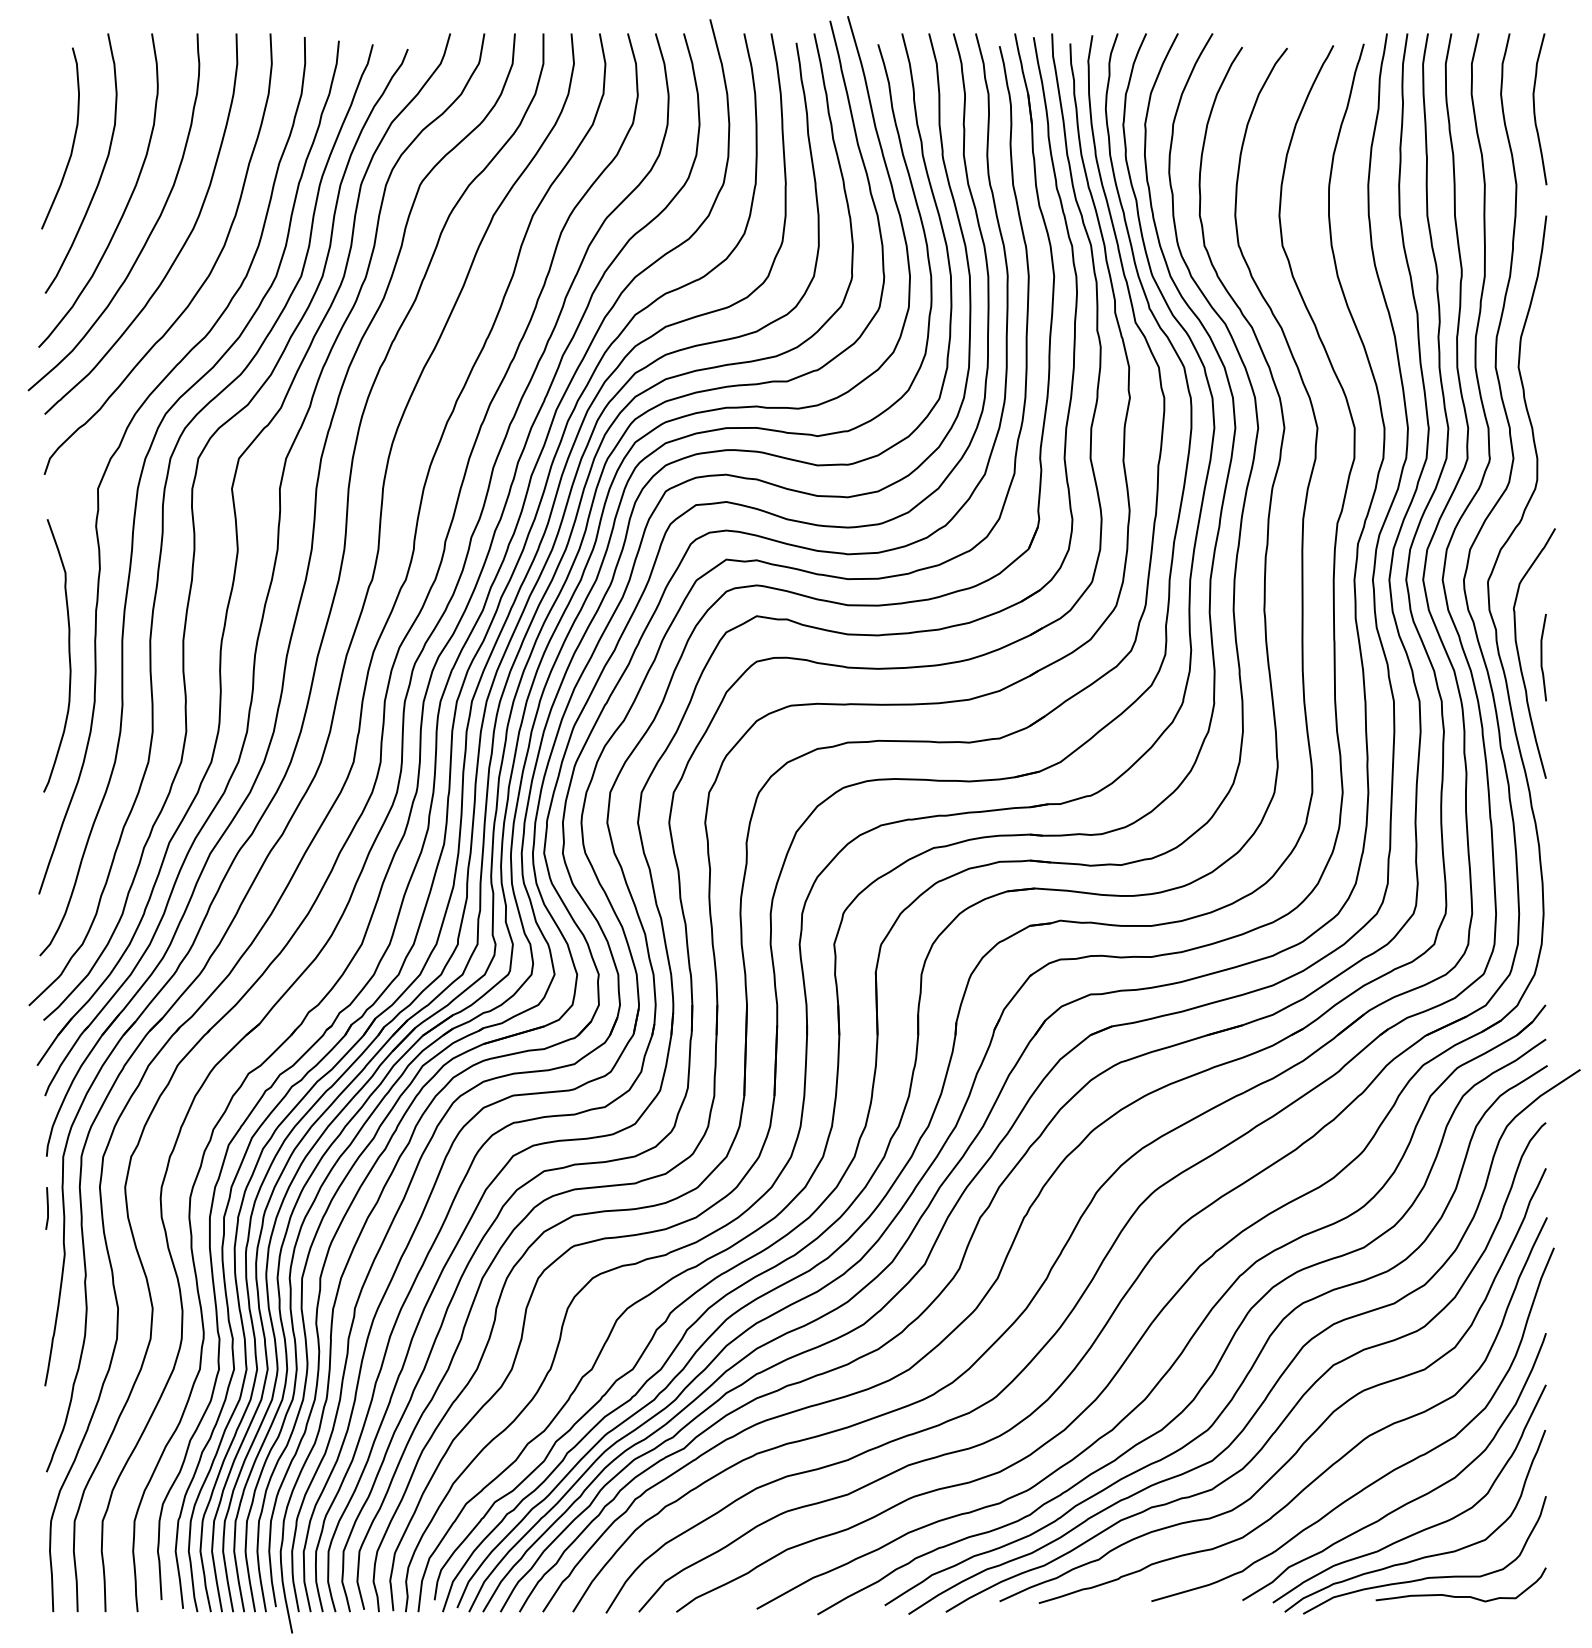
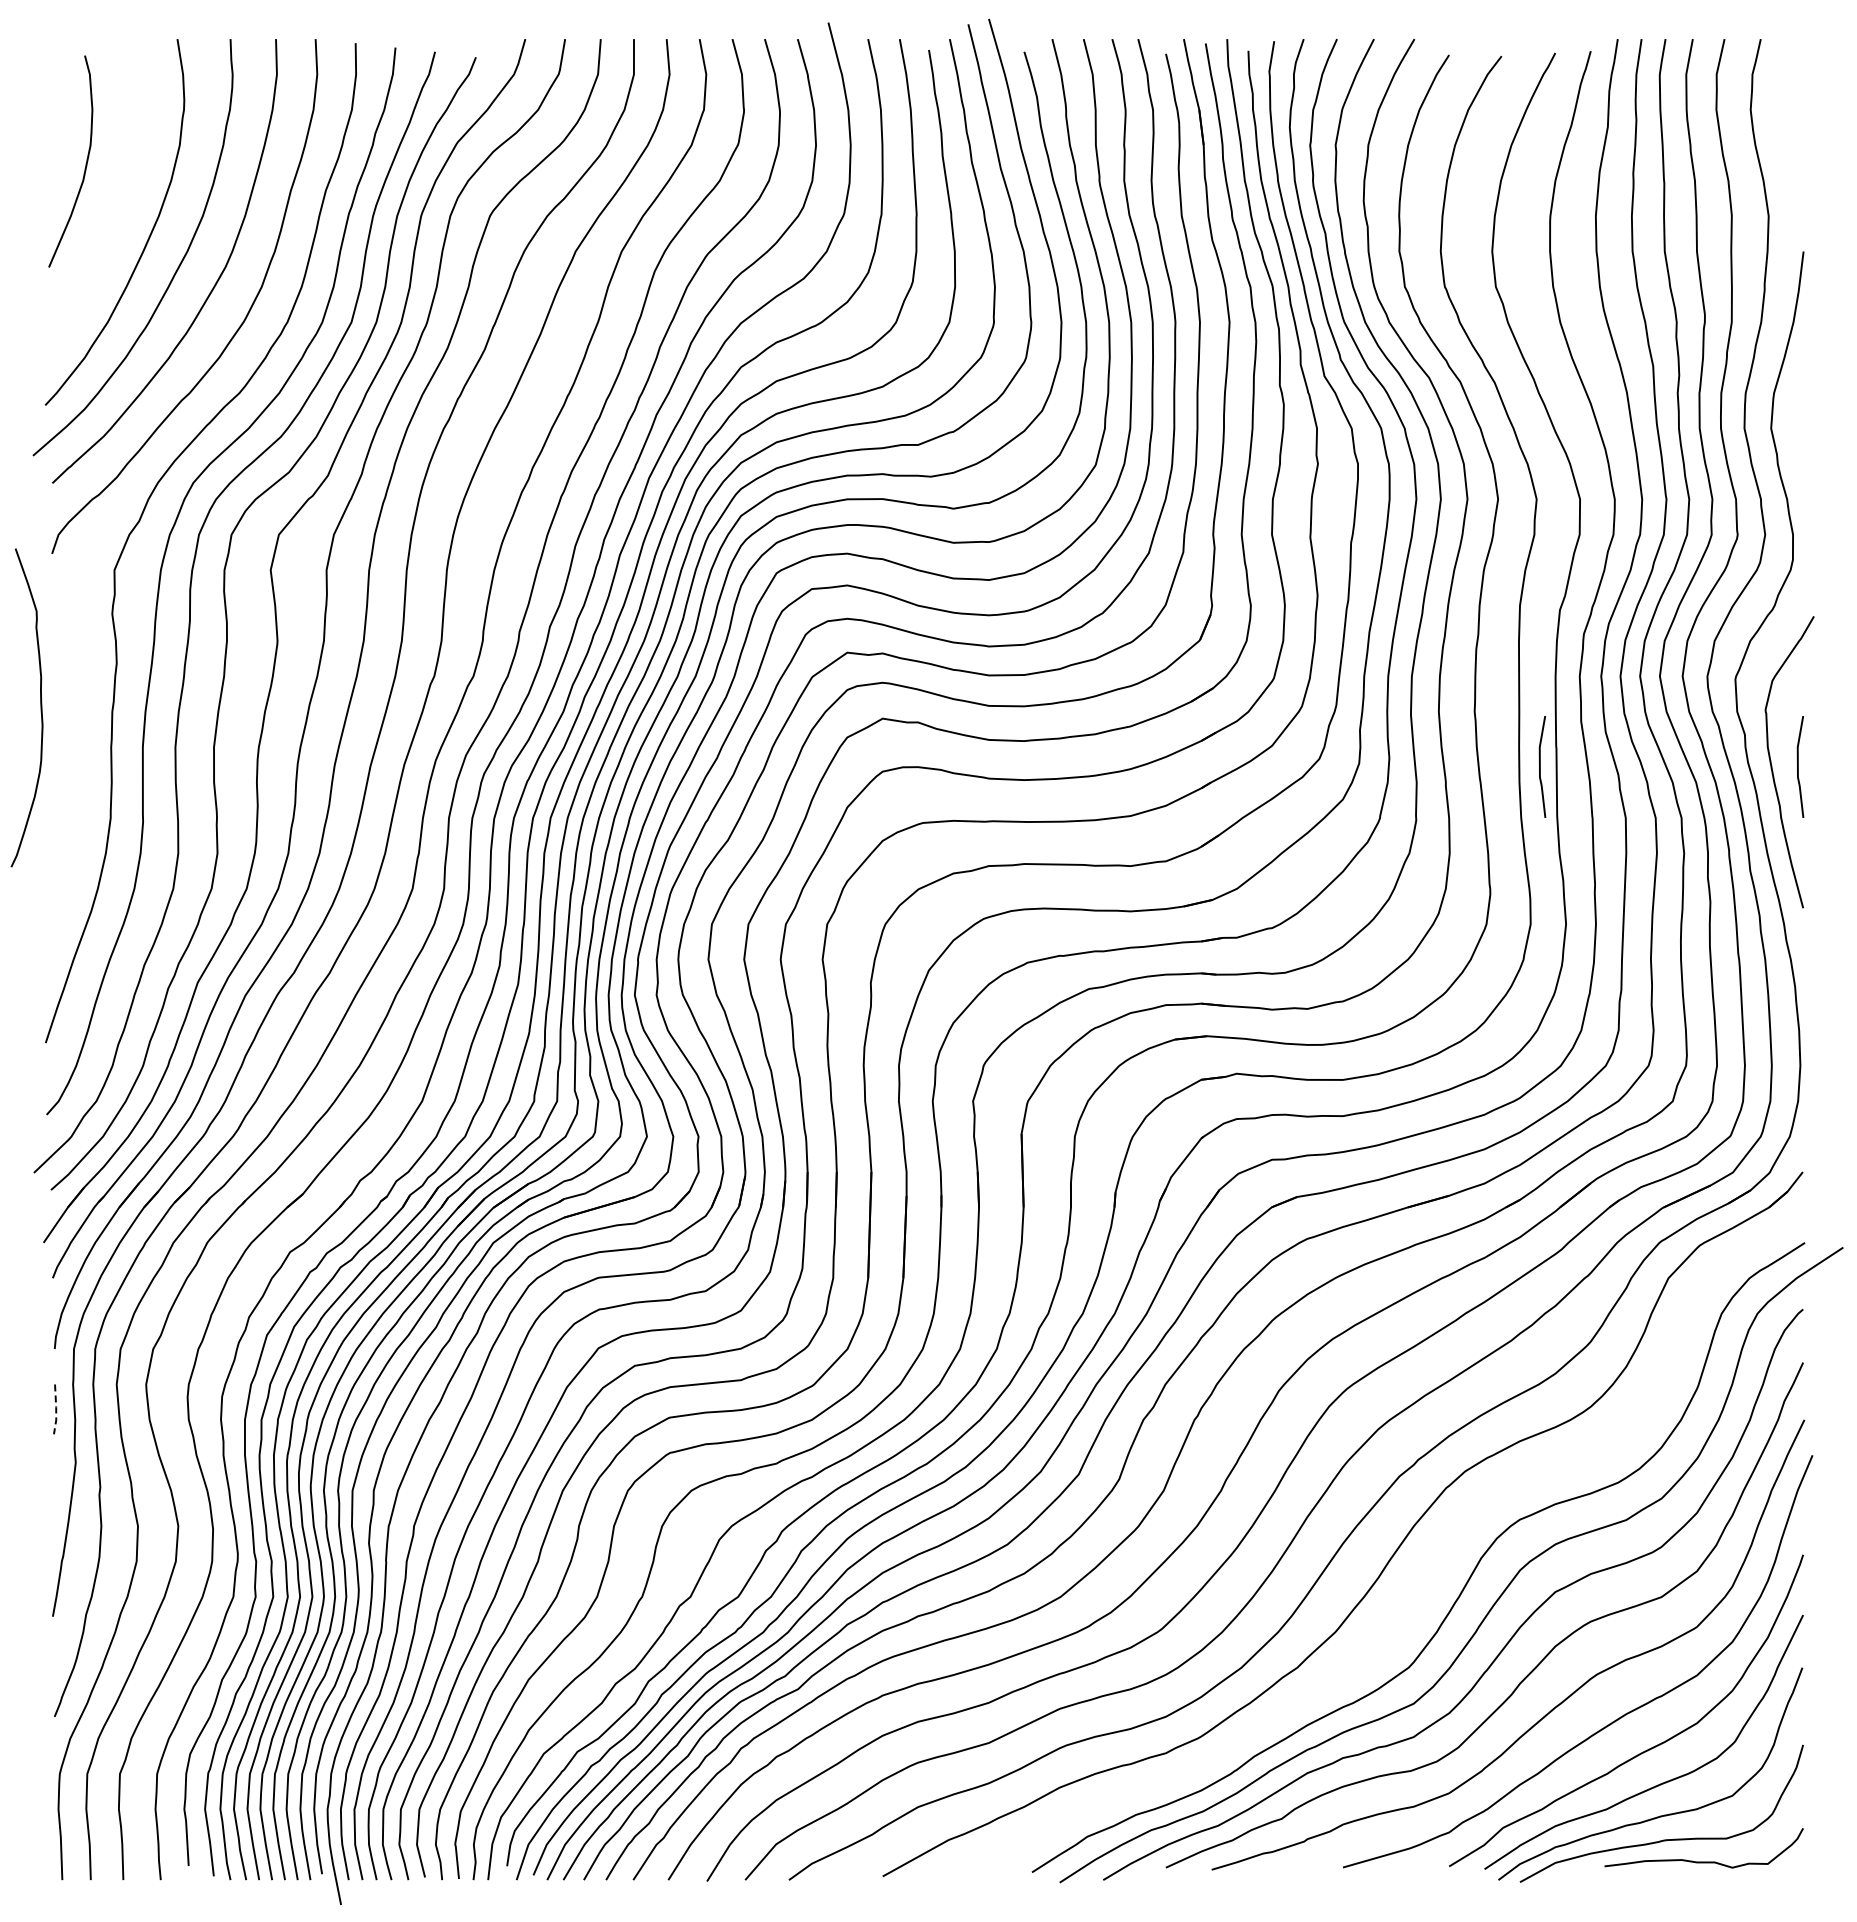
curve: (1535, 109) -> (1790, 127), removed
curve: (101, 171) -> (118, 200), removed
curve: (68, 655) -> (40, 707), moved
line: (1320, 657) -> (1540, 766), added
line: (48, 1208) -> (56, 1409), solid -> dashed
curve: (1225, 1348) -> (1429, 1572), removed

